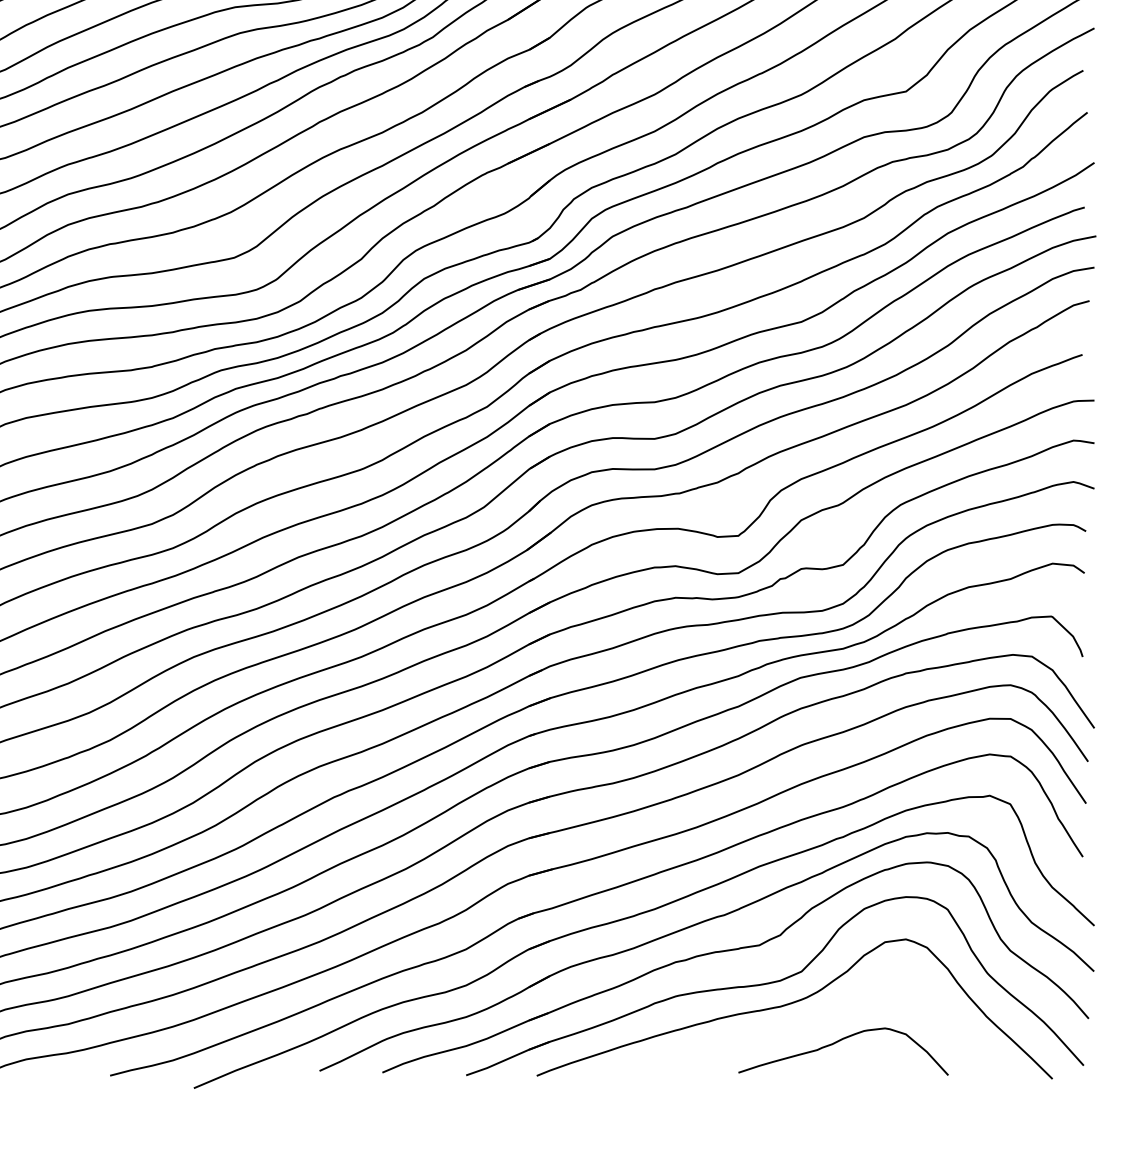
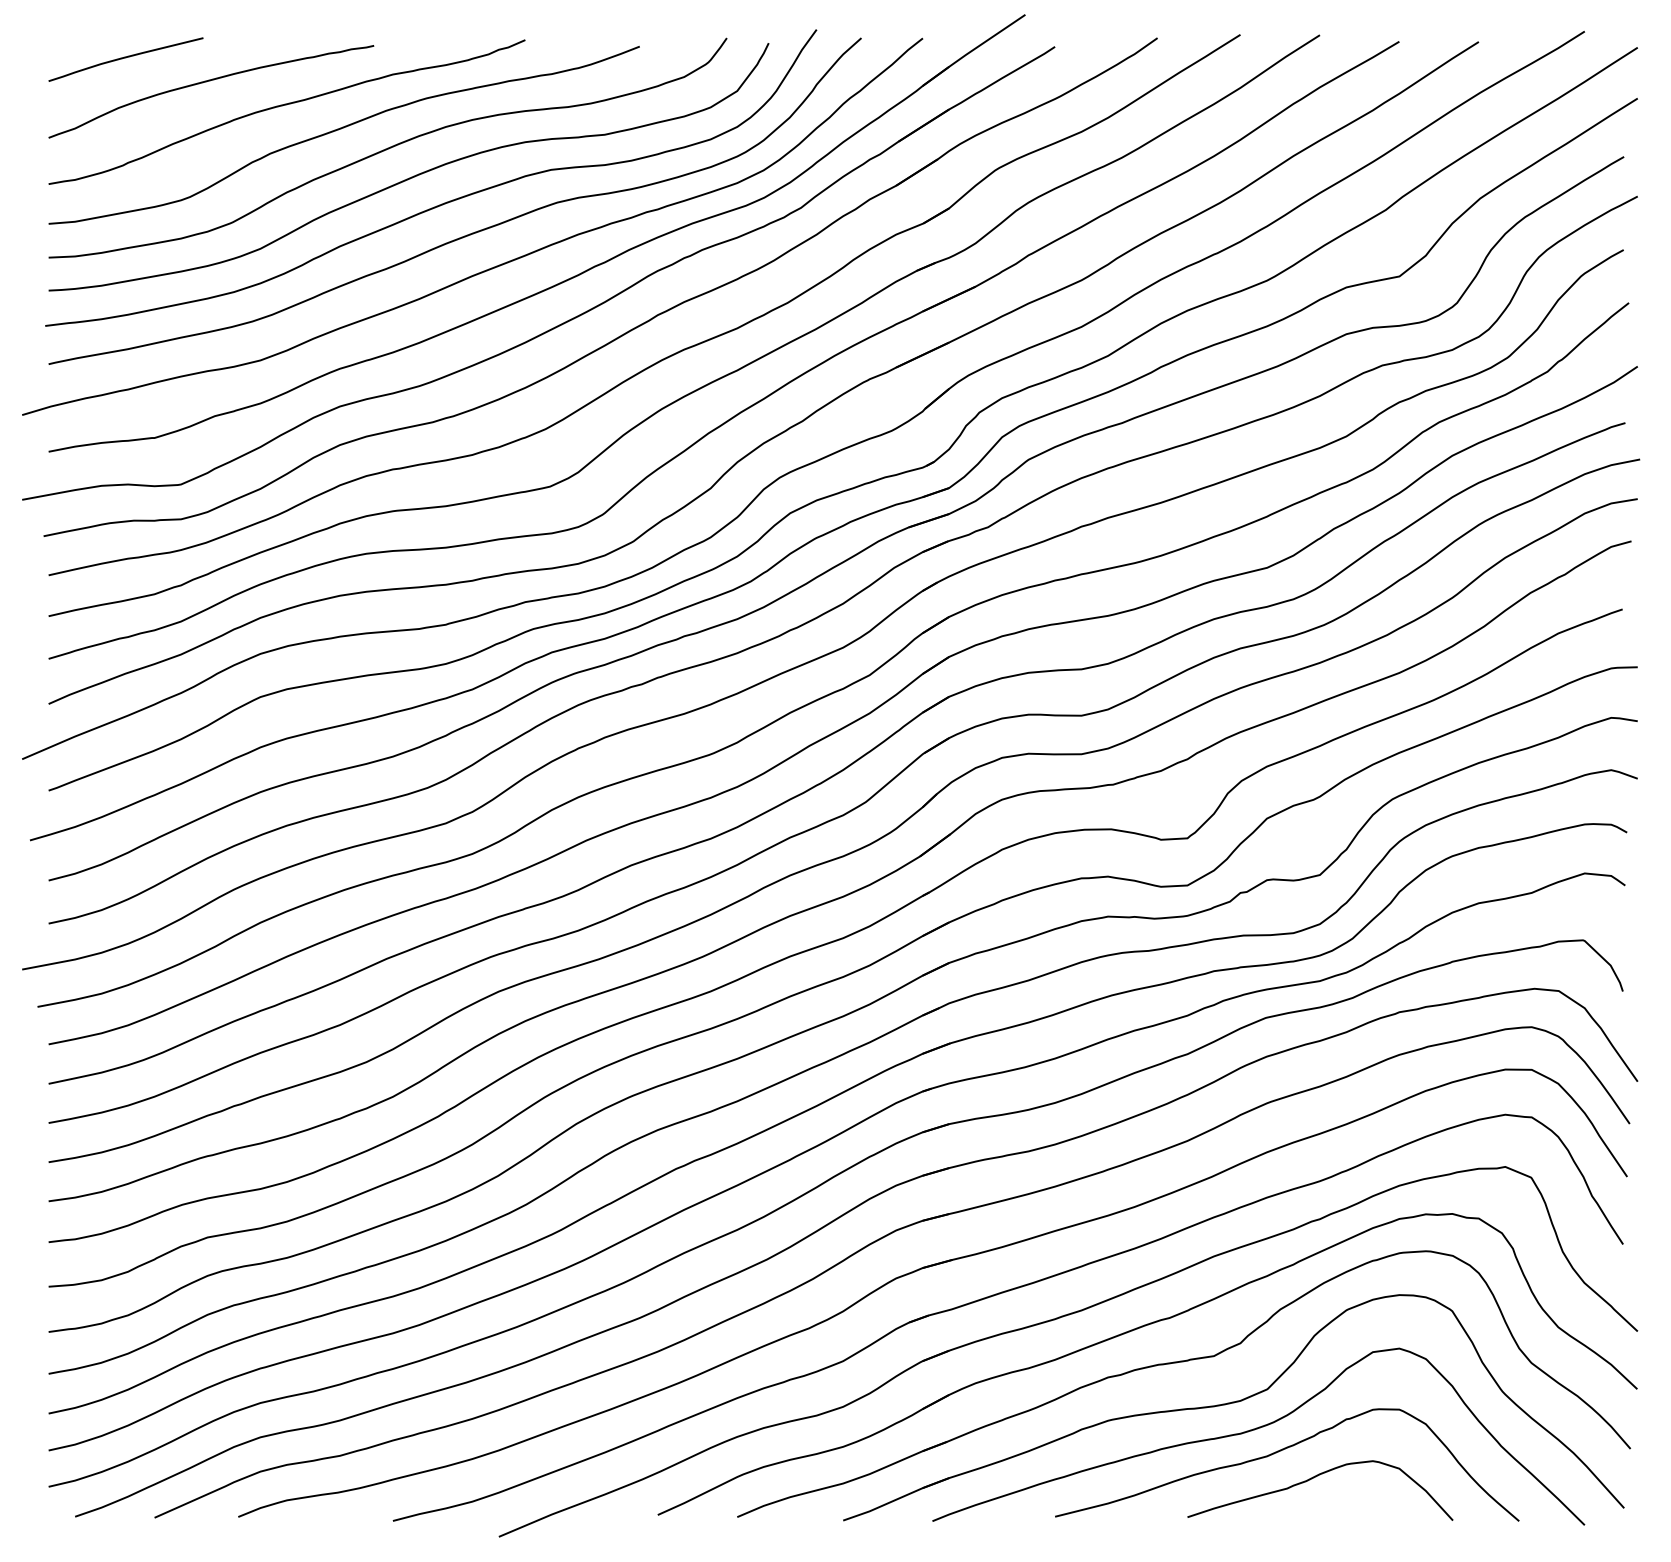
curve: (812, 1020) -> (1281, 1451), added

